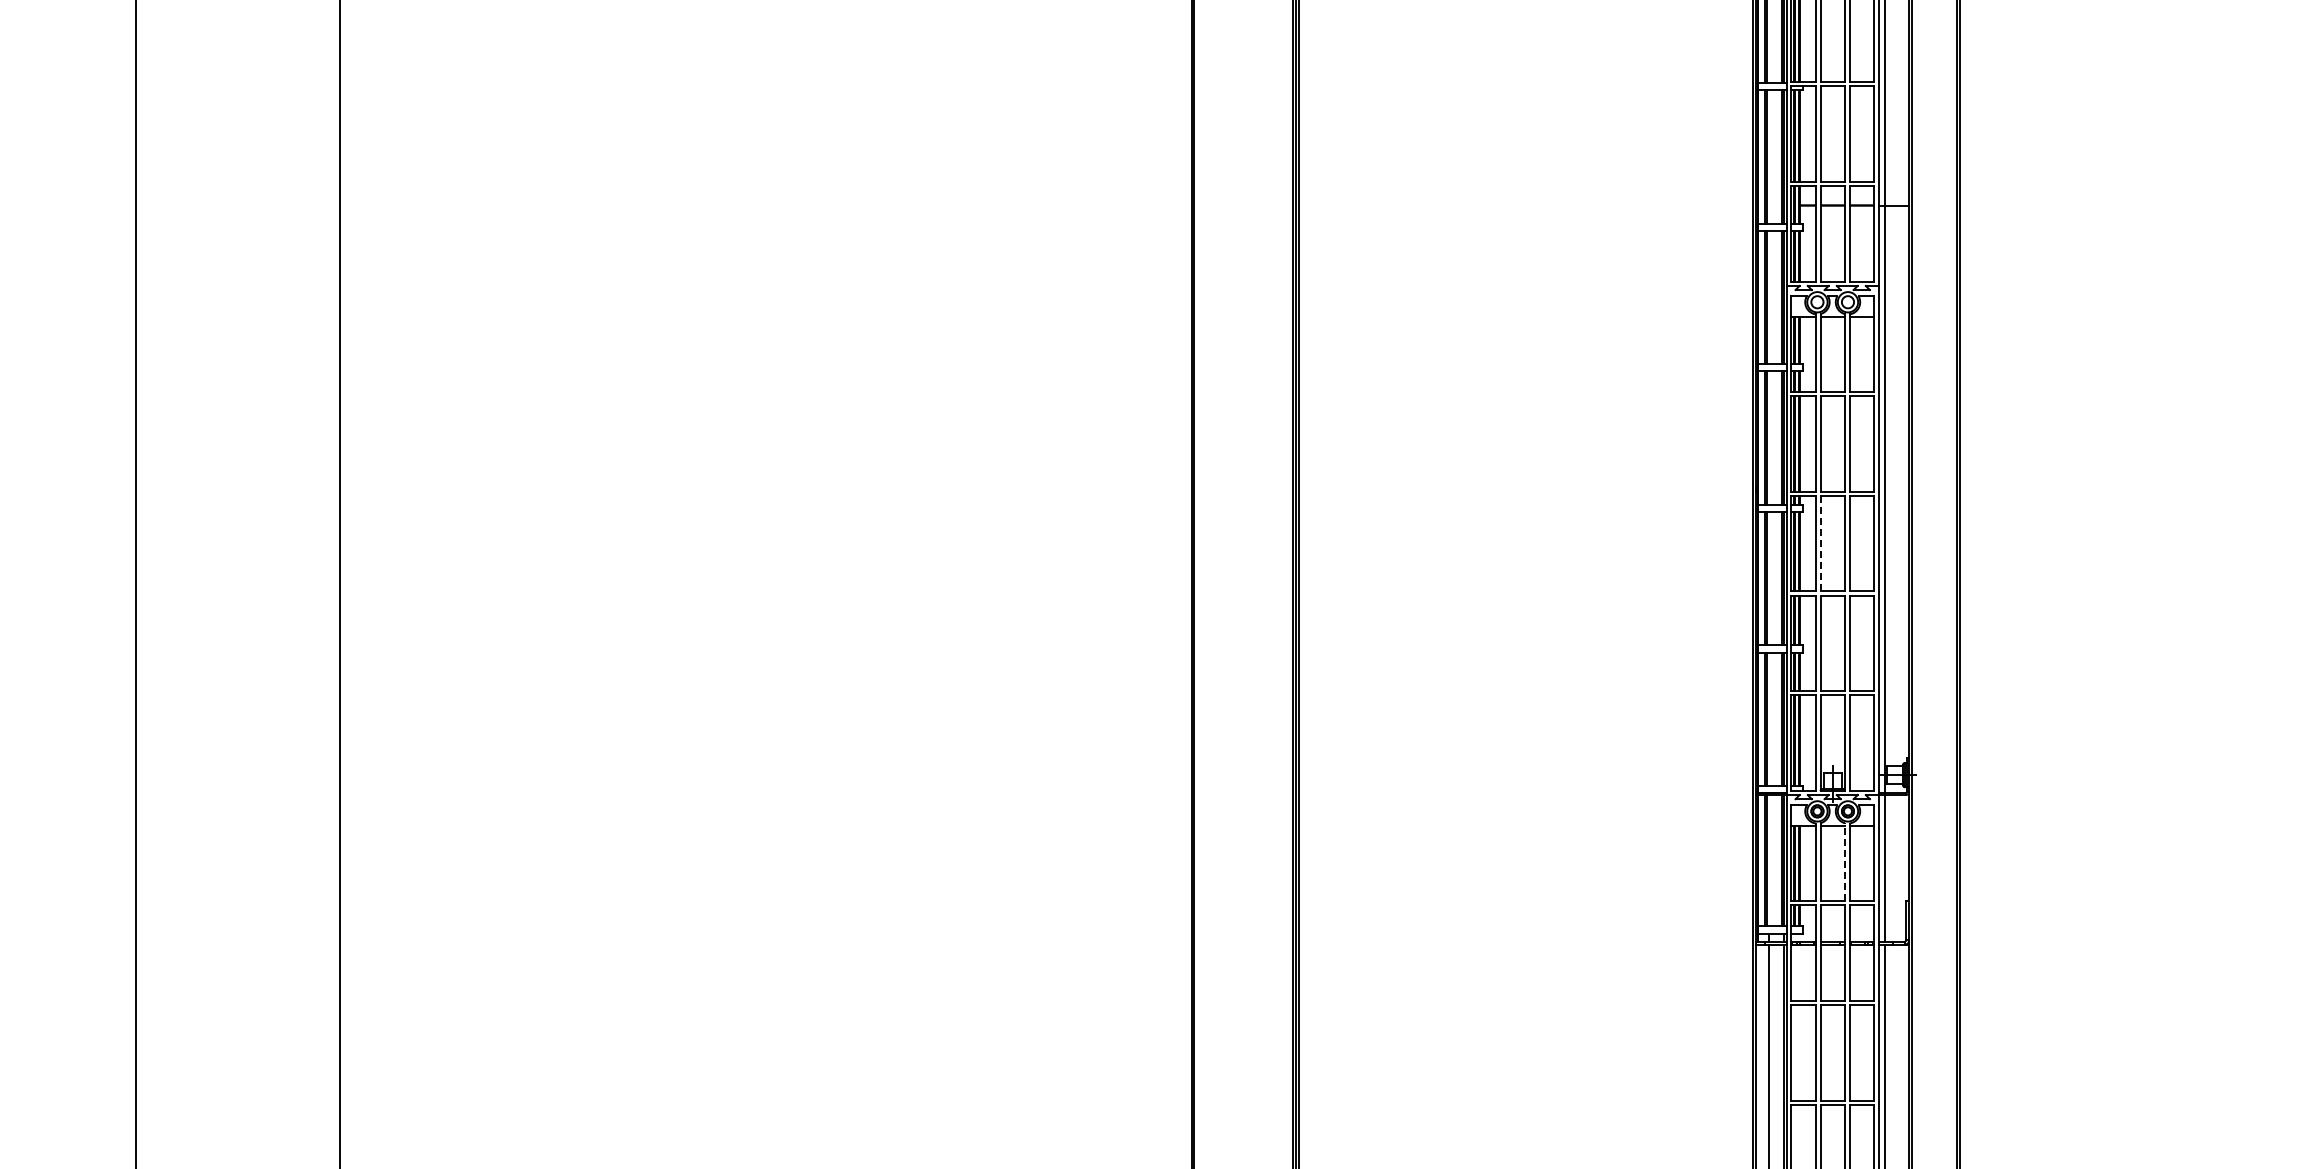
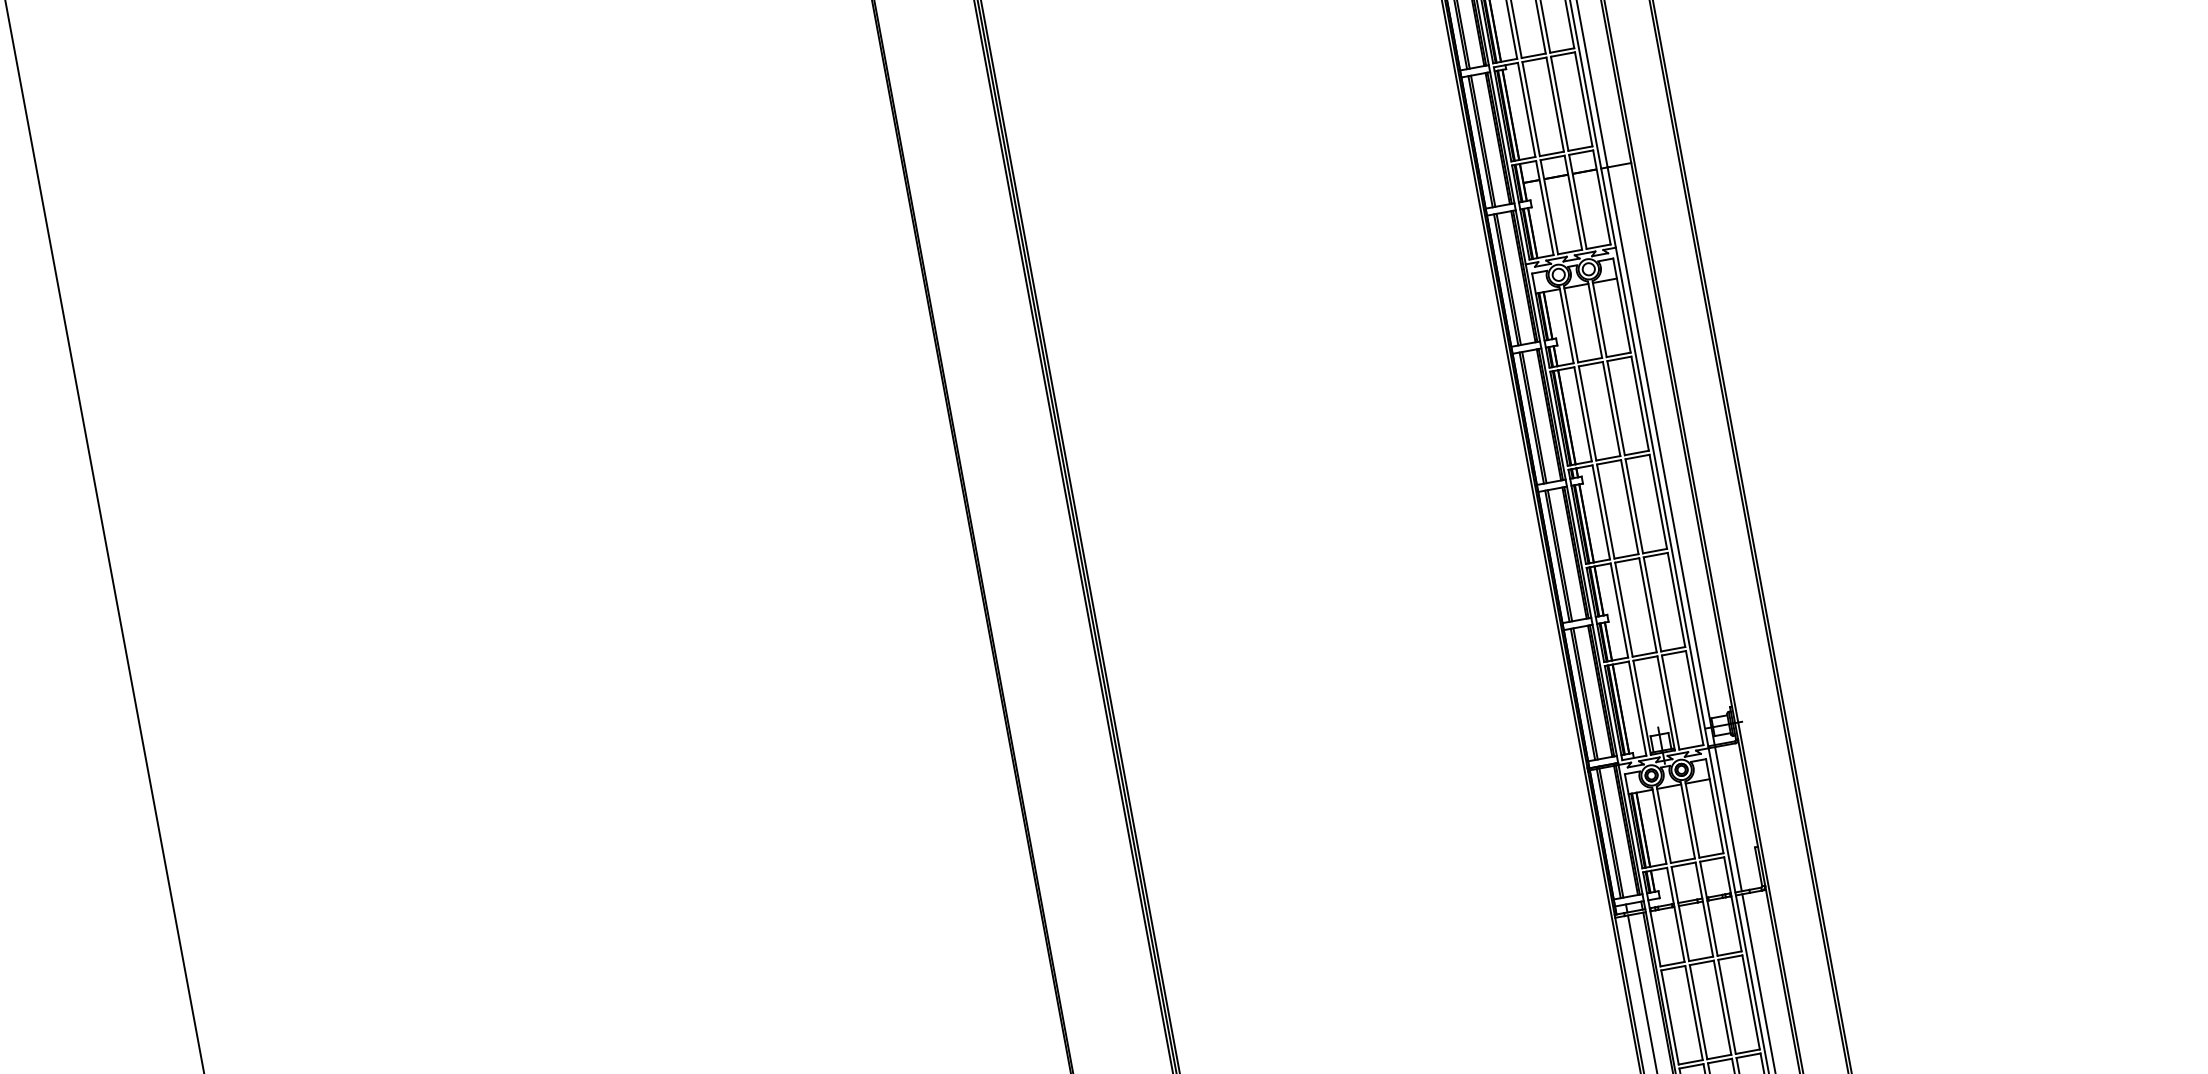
line: (1820, 543) -> (1605, 511), dashed -> solid
line: (1844, 862) -> (1687, 820), dashed -> solid

